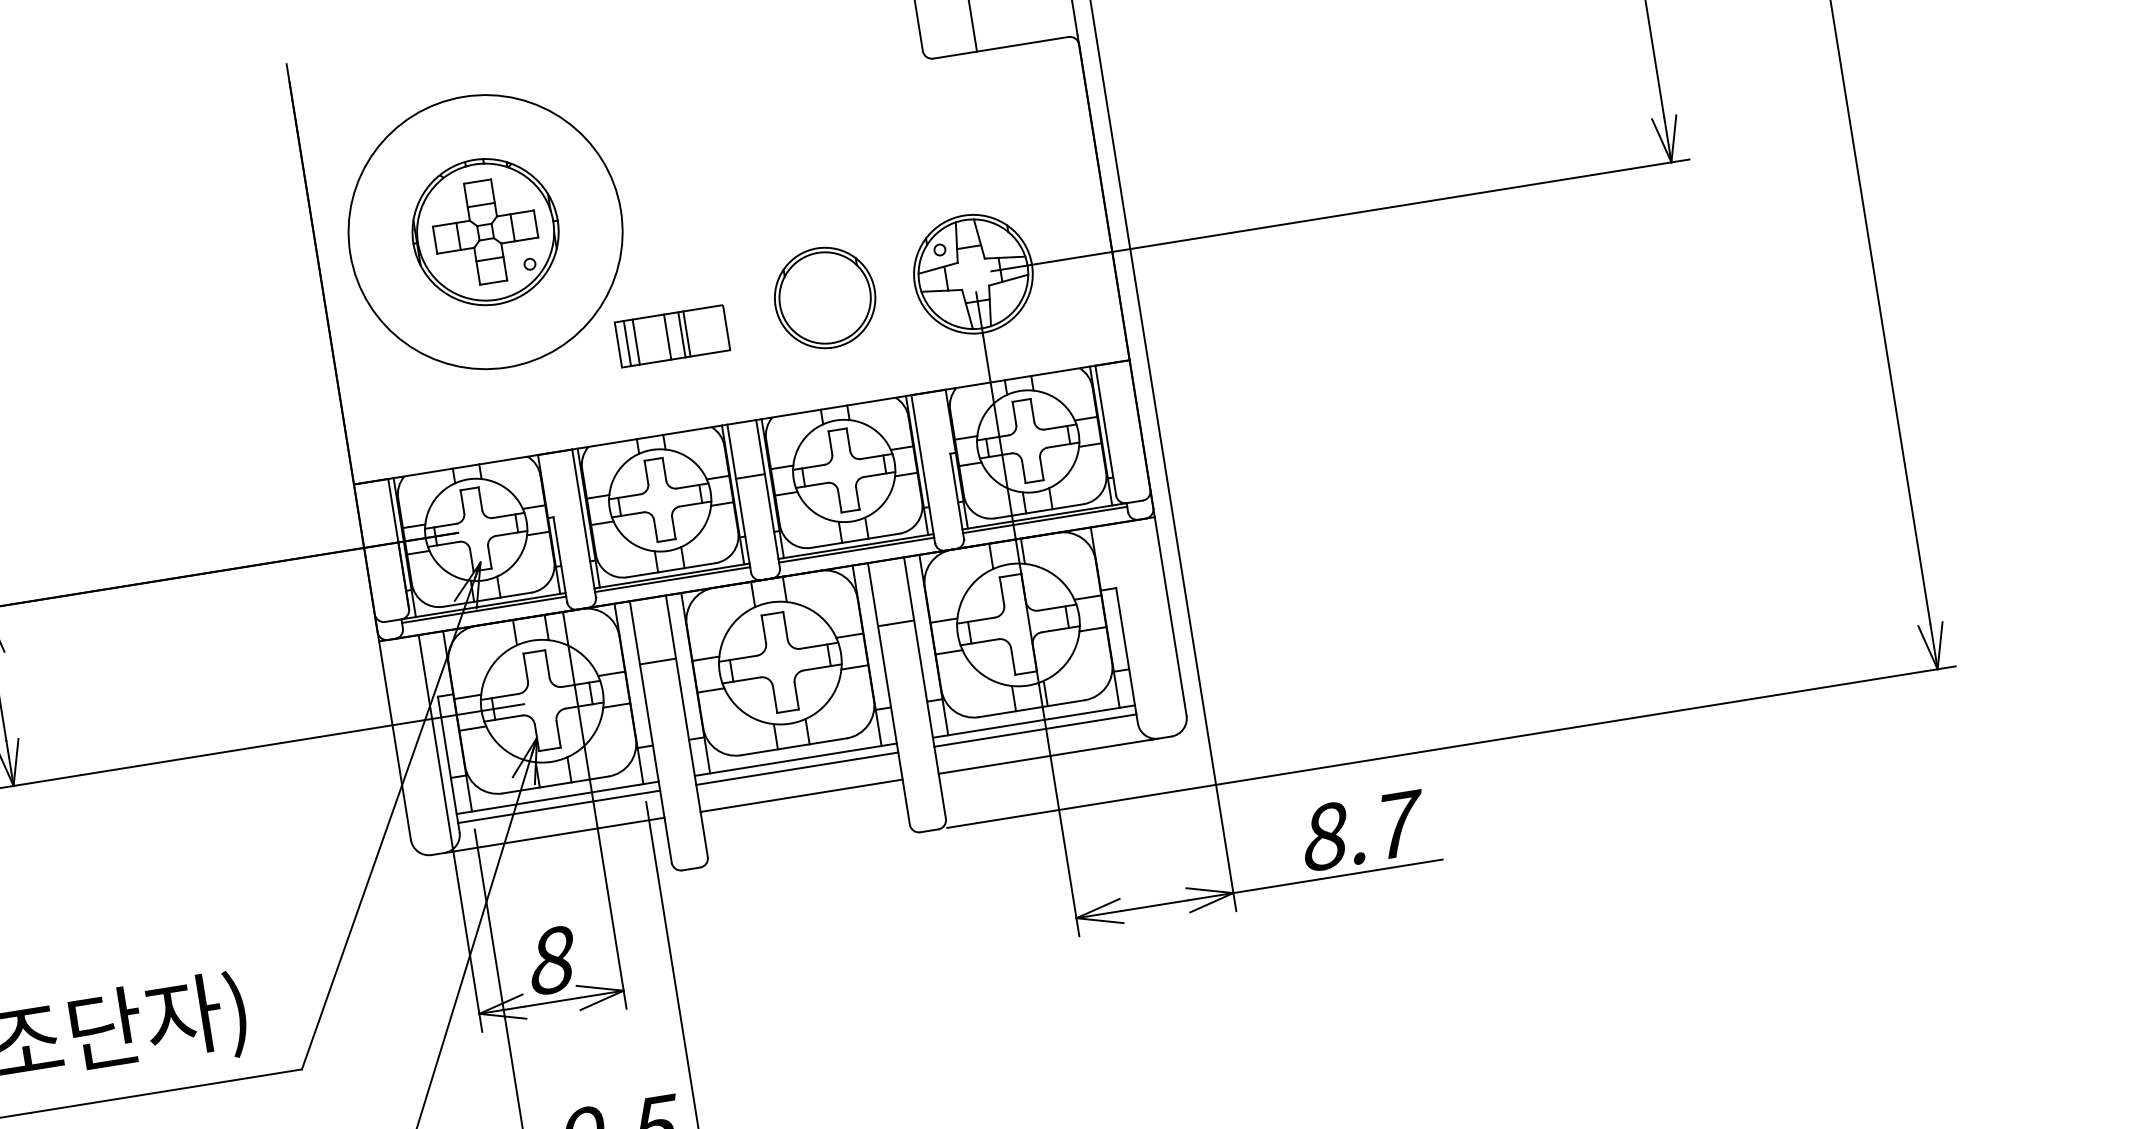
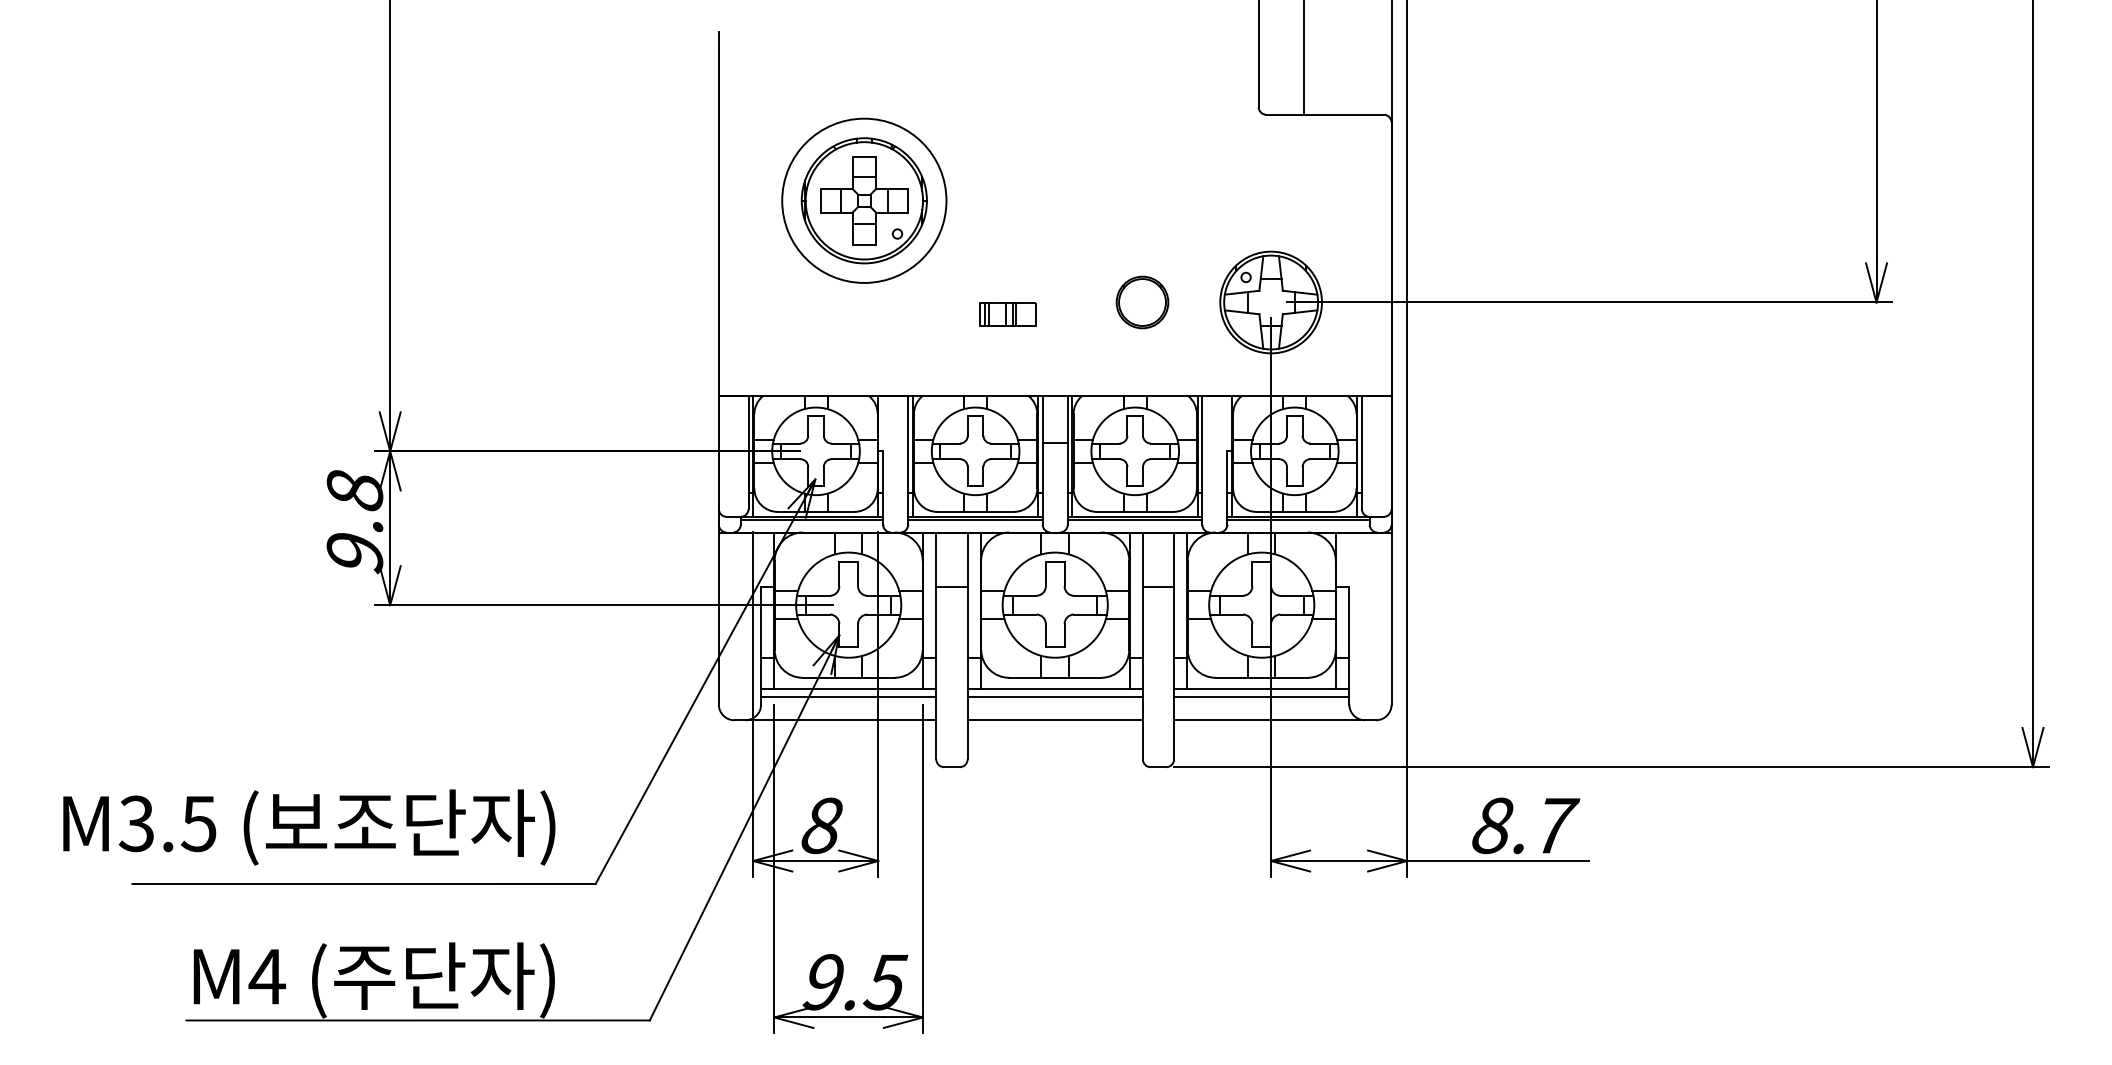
circle: (485, 231) -> (864, 200), size x0.7
part: (825, 297) -> (1142, 302), size x0.6
part: (671, 336) -> (1007, 314), size x0.6

